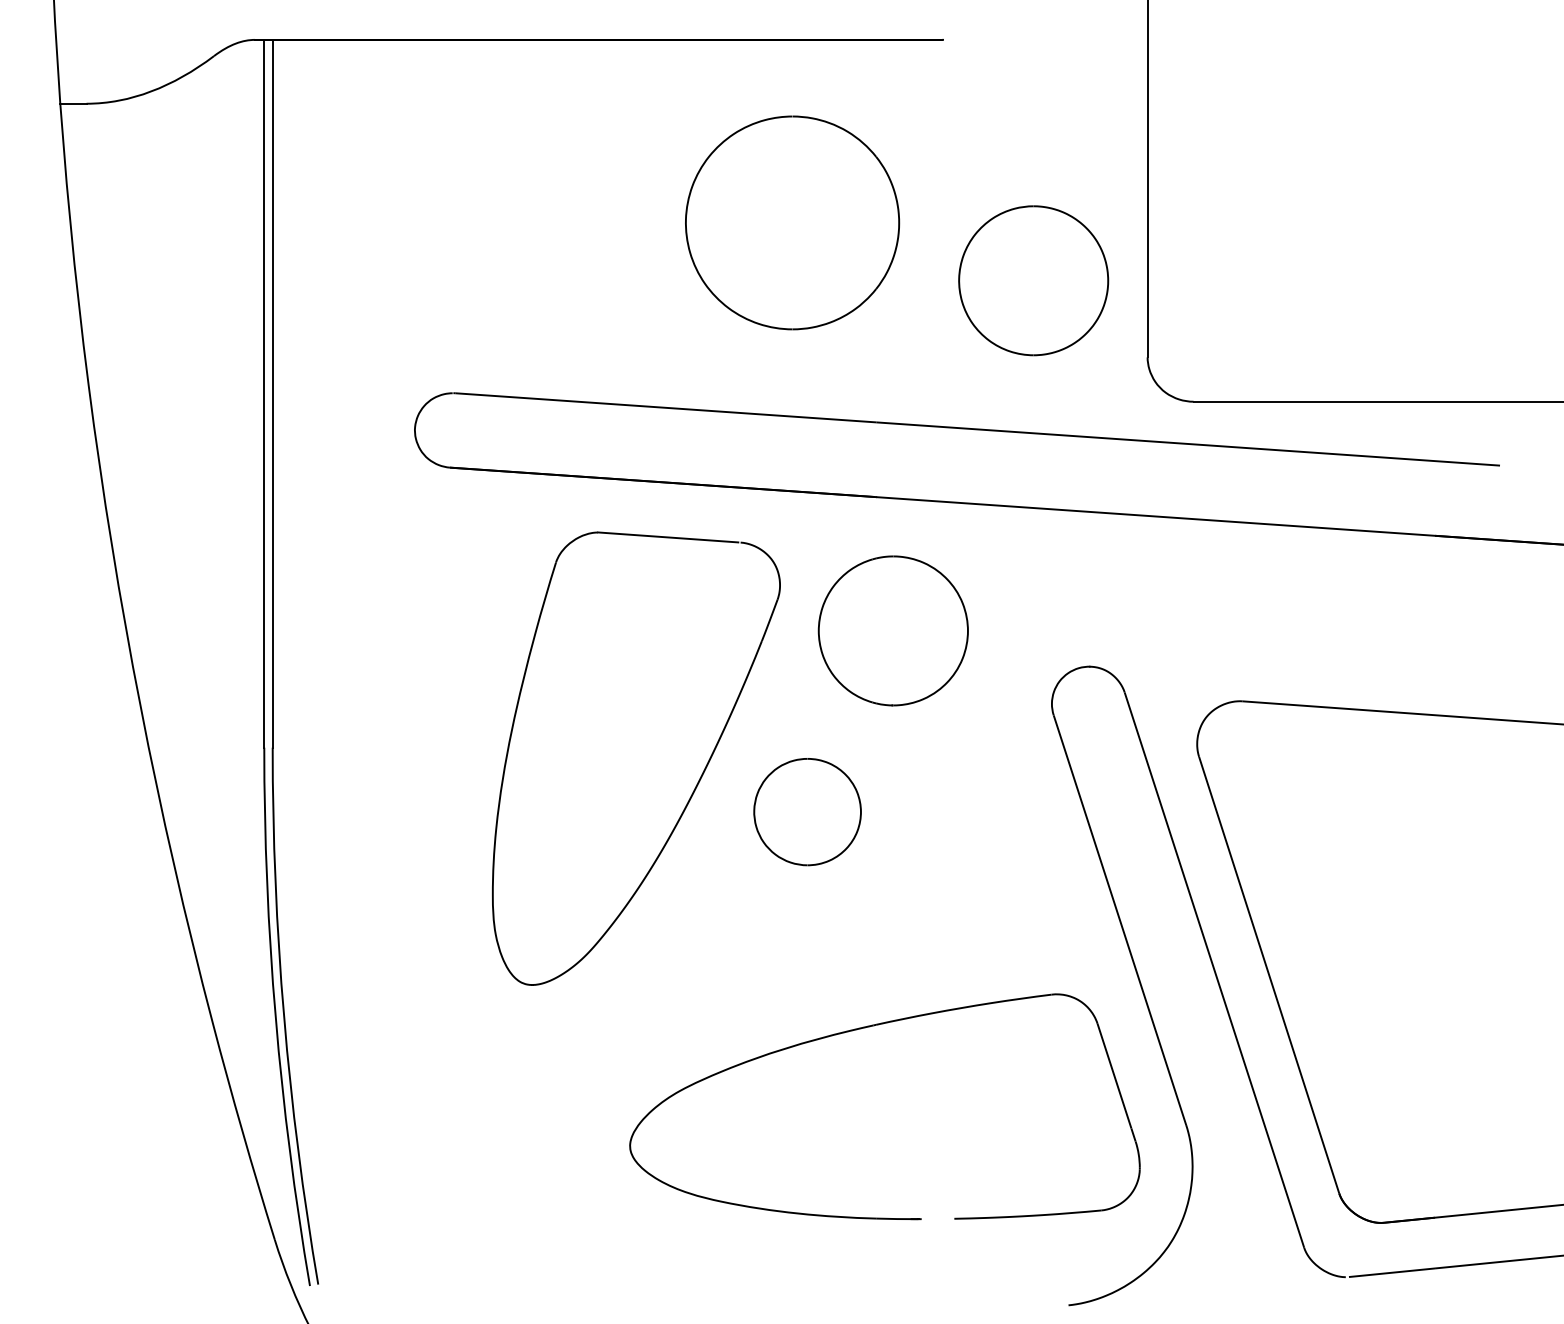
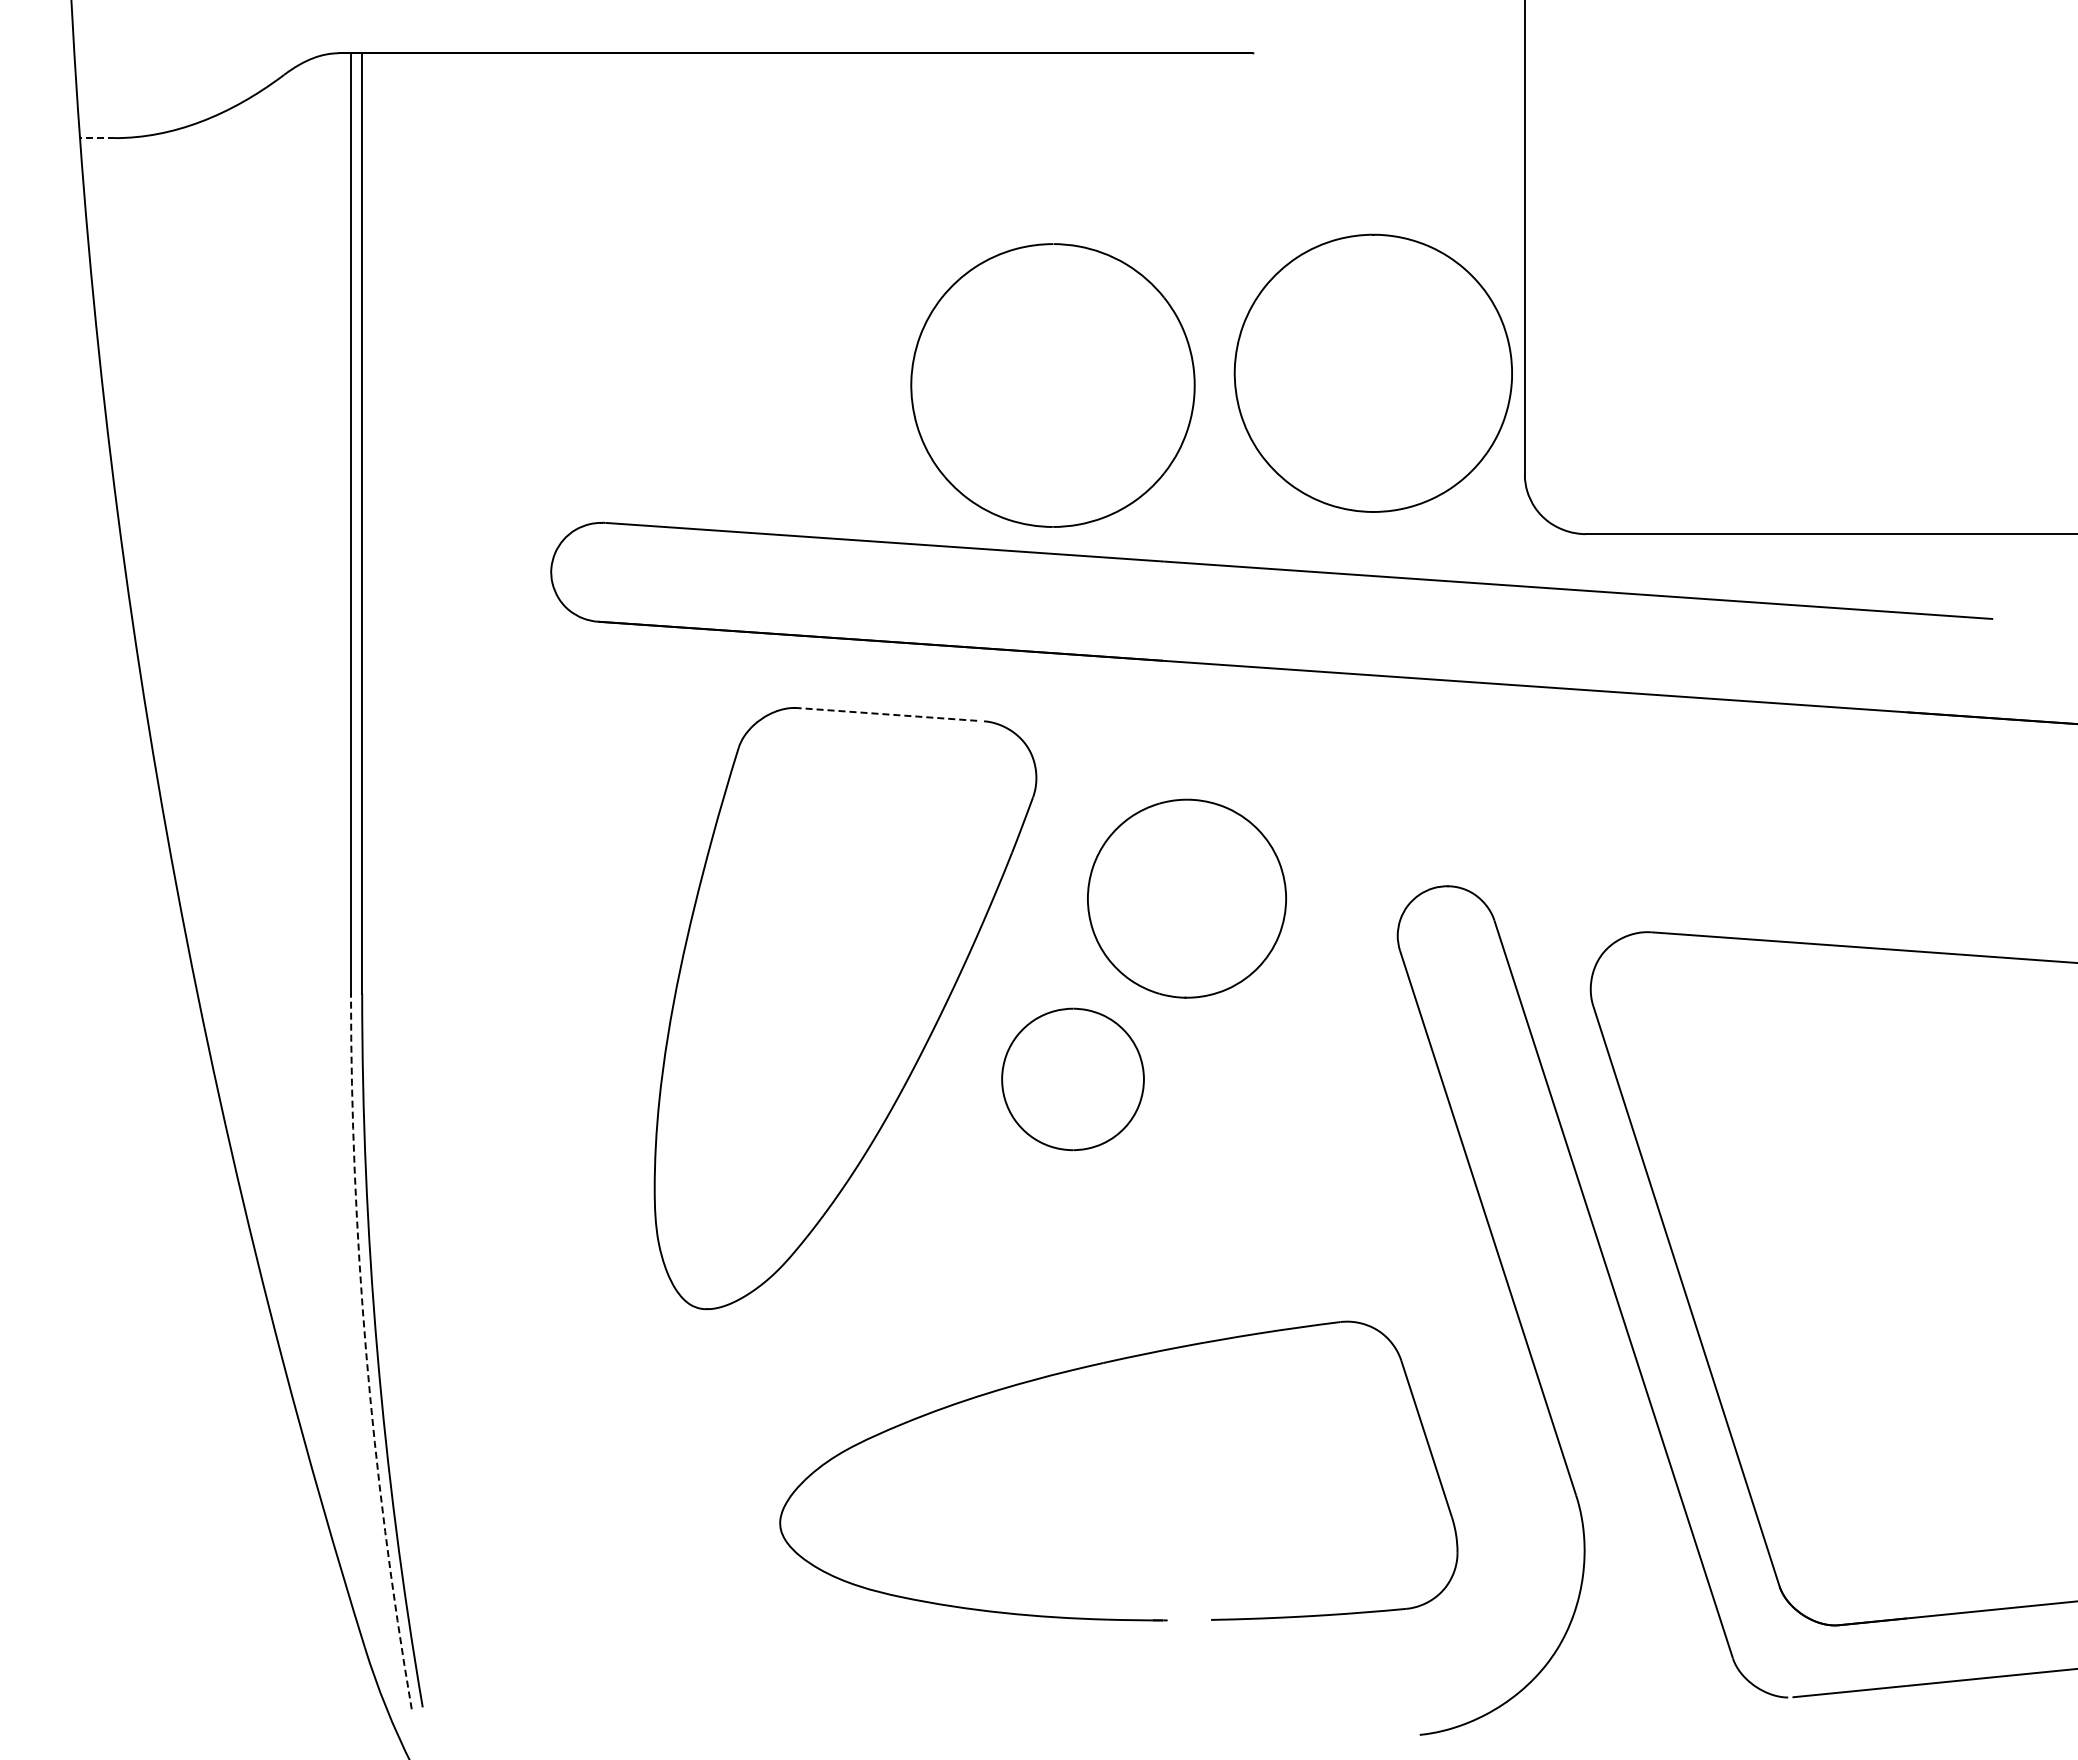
line: (72, 104) -> (96, 138), solid -> dashed
part: (792, 222) -> (1052, 385), moved
part: (1033, 280) -> (1373, 373), size x1.4
line: (668, 537) -> (888, 714), solid -> dashed
part: (892, 630) -> (1186, 898), moved
arc: (275, 1017) -> (366, 1352), solid -> dashed
part: (865, 1028) -> (1093, 1366), moved

